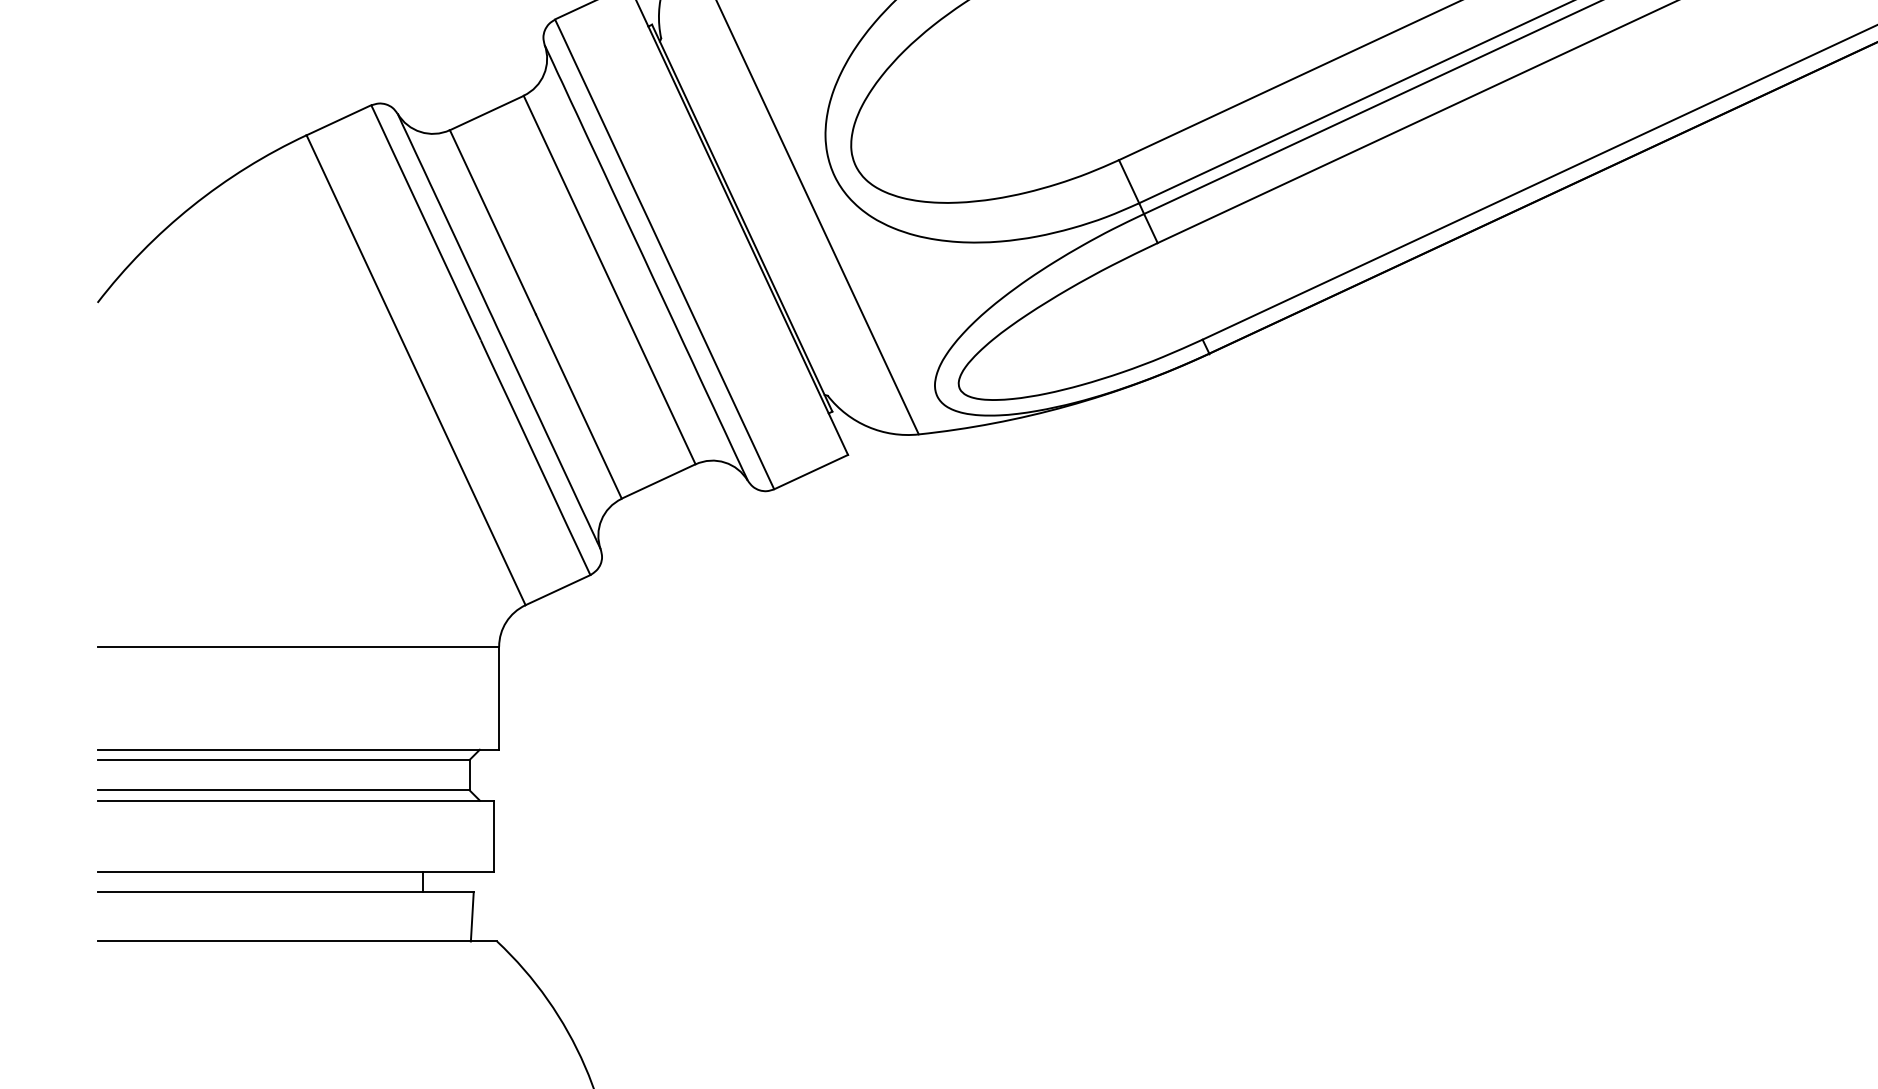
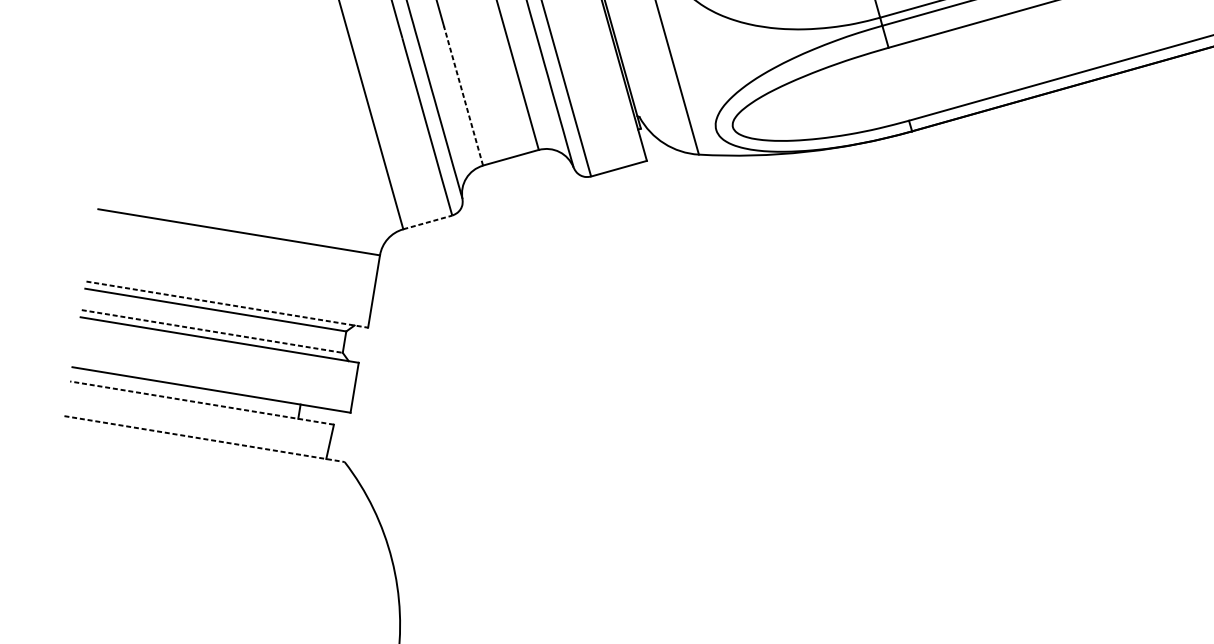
line: (578, 406) -> (463, 95), solid -> dashed
line: (558, 590) -> (428, 222), solid -> dashed
line: (298, 749) -> (227, 304), solid -> dashed
line: (283, 790) -> (212, 331), solid -> dashed
line: (285, 892) -> (201, 403), solid -> dashed
line: (297, 941) -> (204, 439), solid -> dashed

